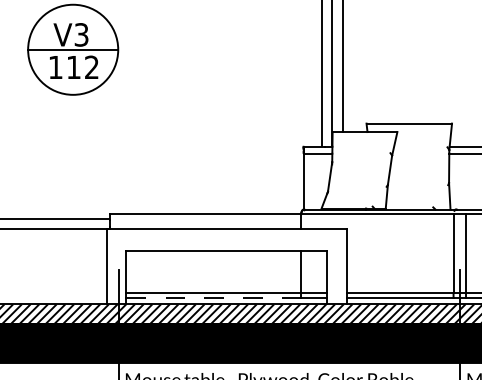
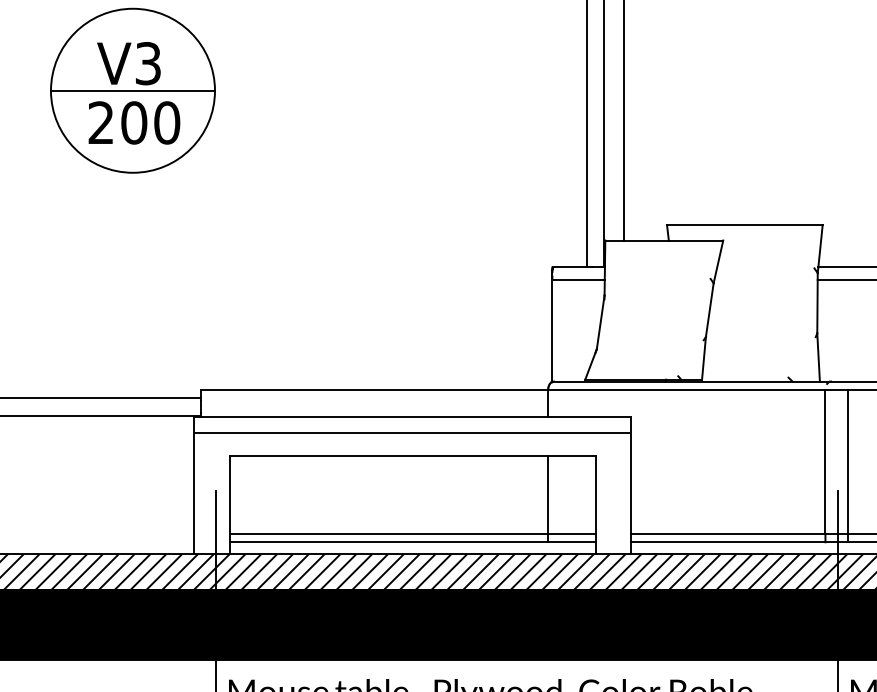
text: (73, 67) -> (133, 122), 112 -> 200
line: (226, 237) -> (412, 432), added
line: (213, 297) -> (388, 541), dashed -> solid

